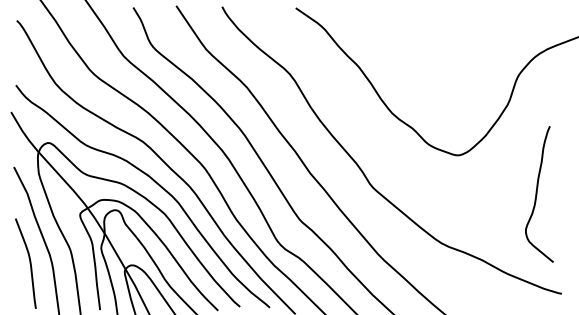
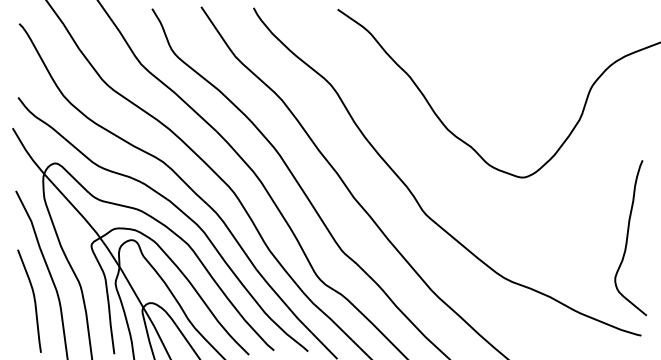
curve: (537, 194) -> (628, 238), moved

